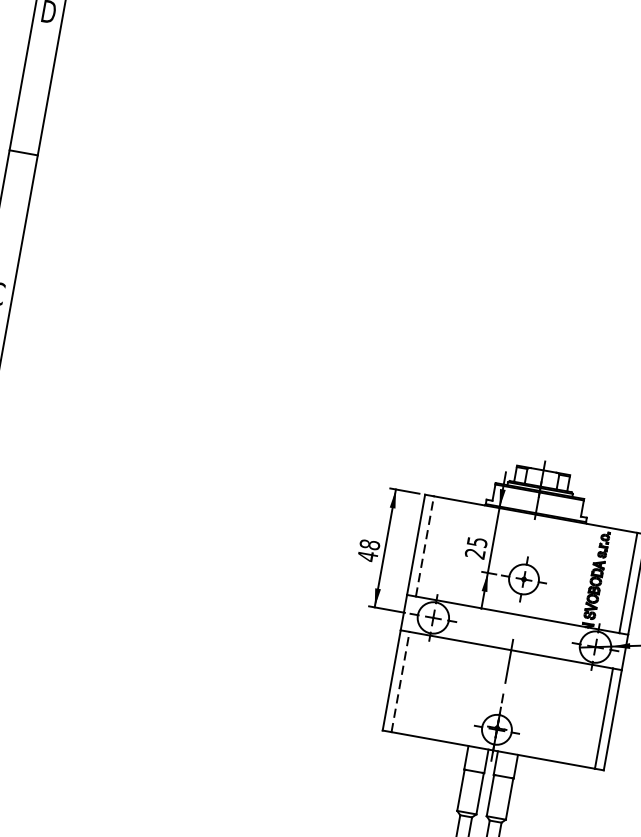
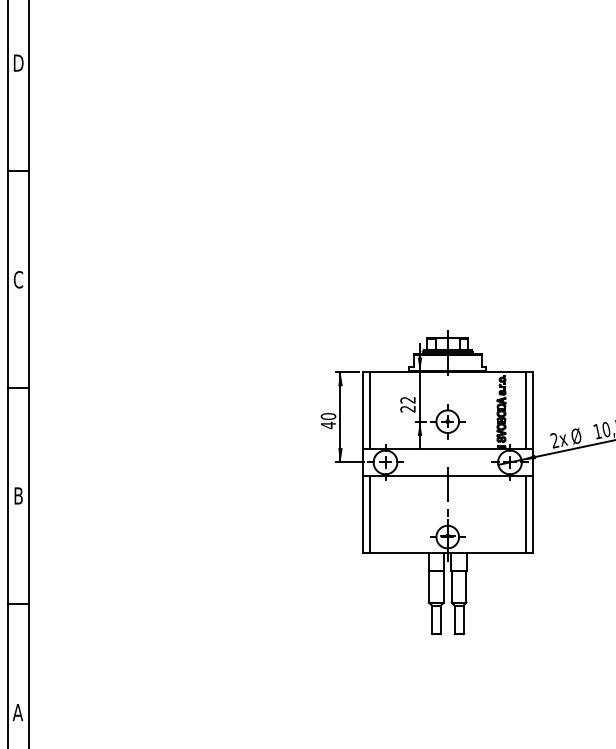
text: (476, 542) -> (407, 400), 25 -> 22
text: (369, 544) -> (328, 416), 48 -> 40
line: (424, 545) -> (369, 409), dashed -> solid
line: (400, 680) -> (369, 513), dashed -> solid

